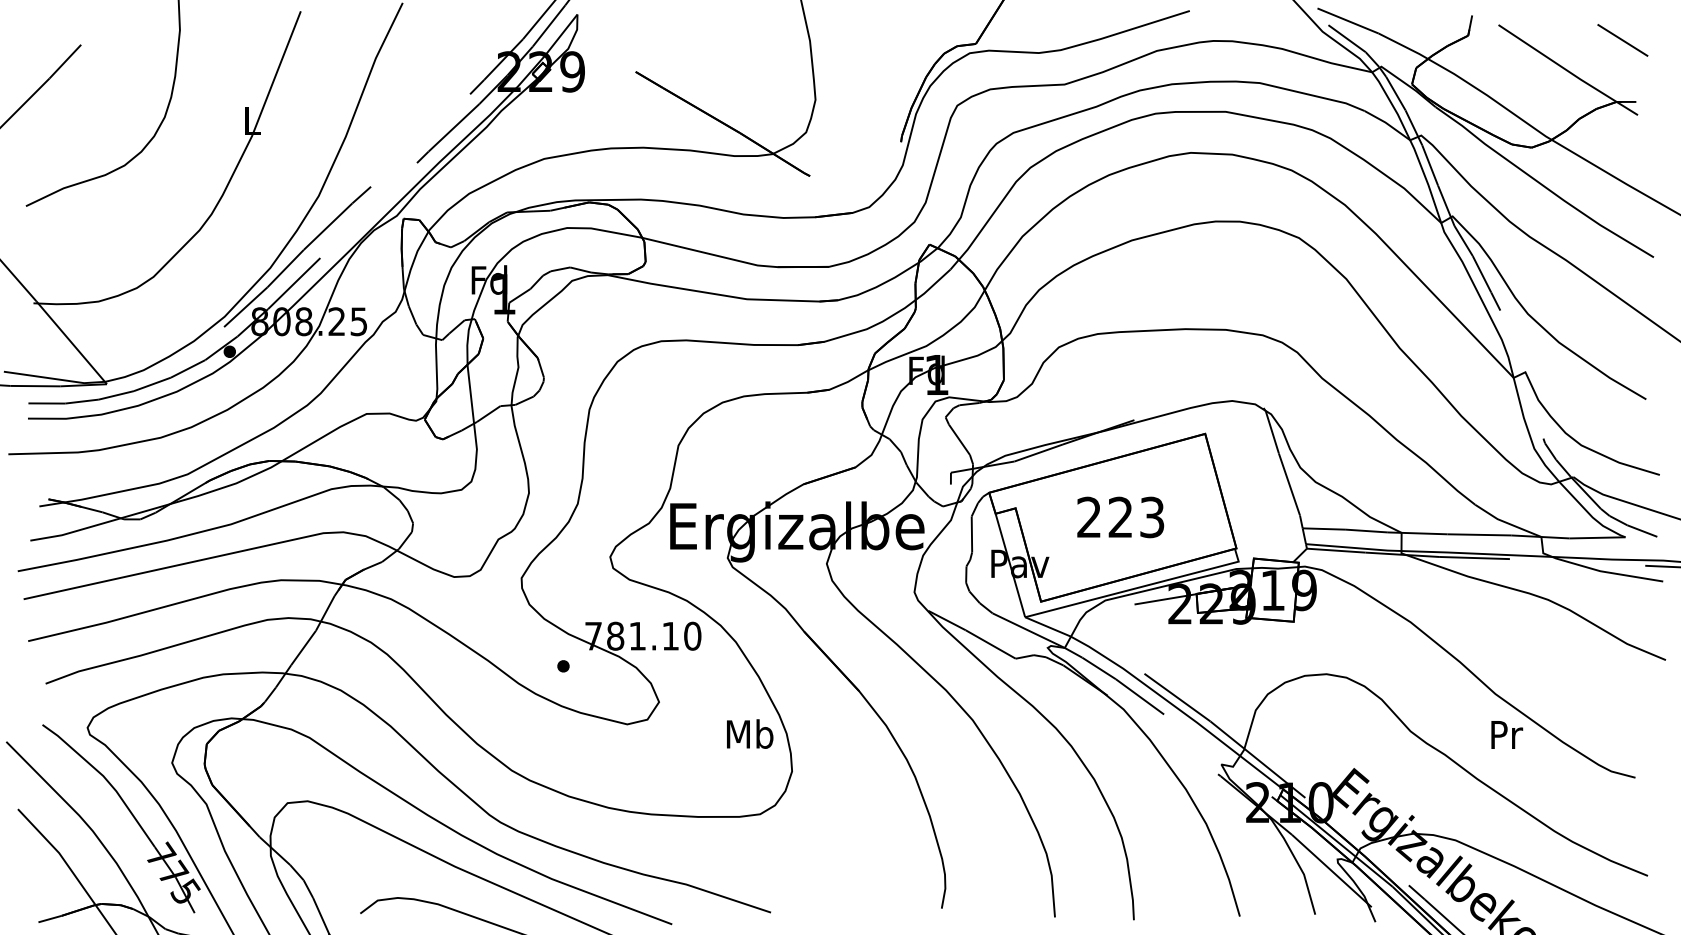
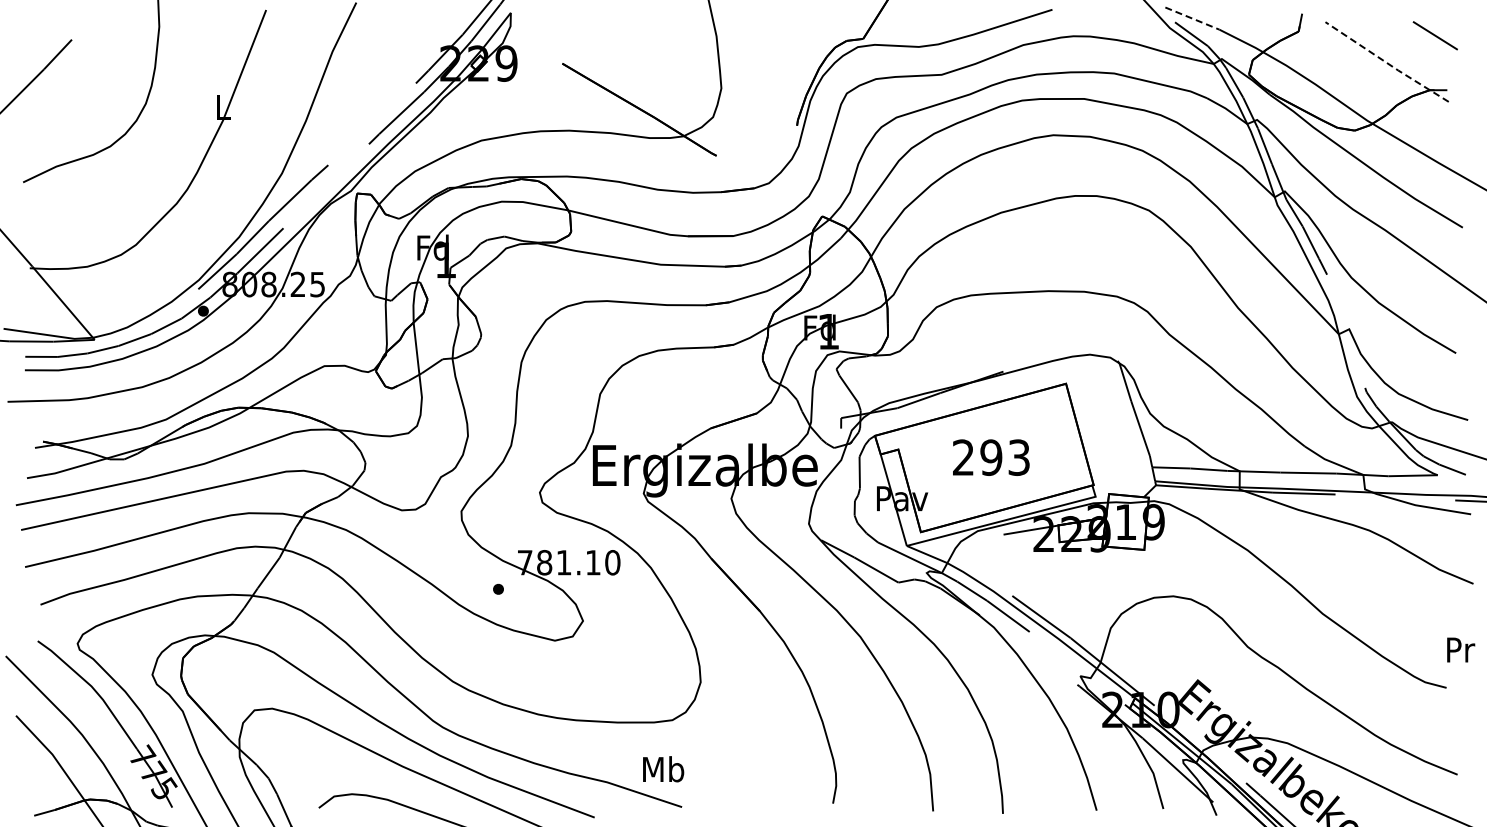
line: (1348, 20) -> (1192, 18), solid -> dashed
line: (1567, 70) -> (1386, 62), solid -> dashed
text: (1120, 517) -> (991, 457), 223 -> 293
text: (750, 734) -> (663, 769), moved
text: (1507, 734) -> (1461, 649), moved

